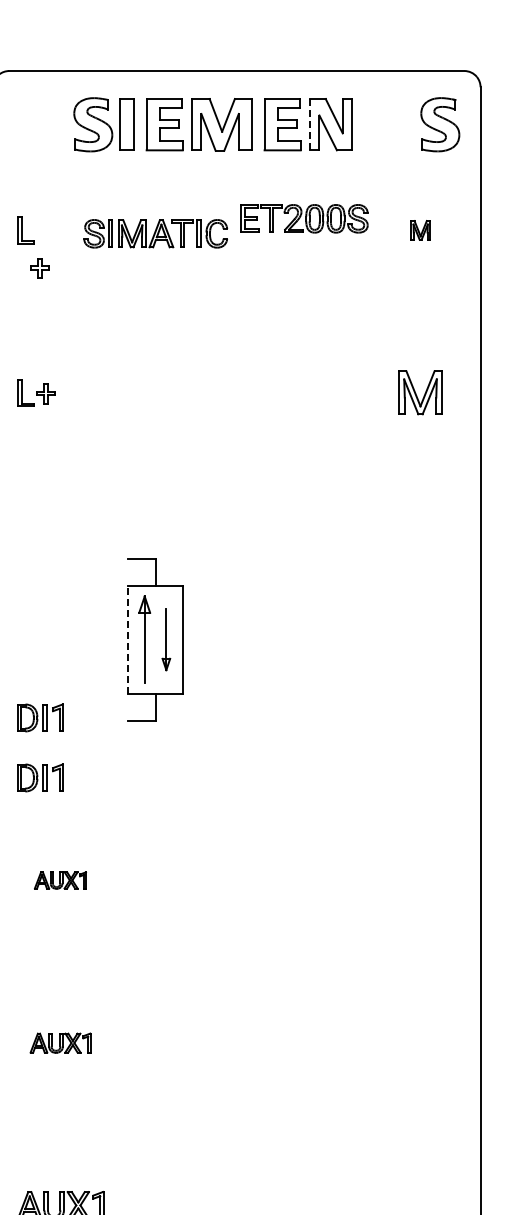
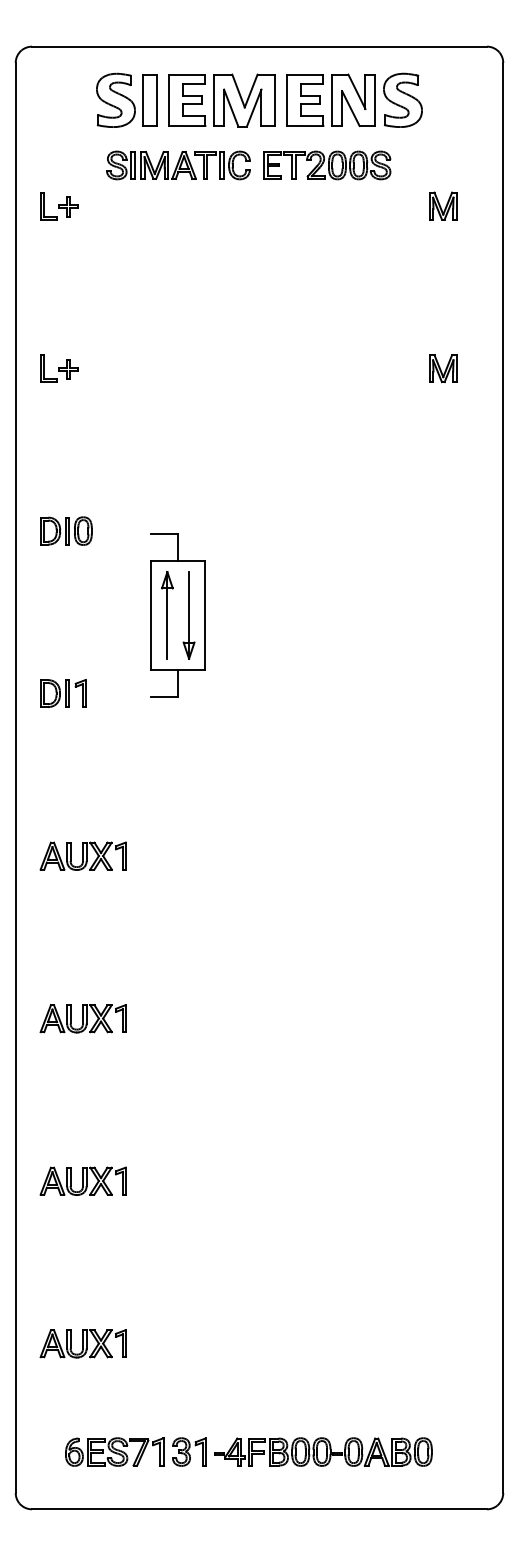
part: (439, 123) -> (402, 99), moved
line: (309, 124) -> (332, 100), dashed -> solid
part: (304, 218) -> (327, 165), moved
part: (420, 229) -> (443, 205), size x1.43
part: (155, 233) -> (178, 165), moved
part: (39, 267) -> (68, 206), moved
part: (420, 392) -> (443, 368), size x0.62
part: (43, 554) -> (66, 530), added
line: (128, 638) -> (151, 614), dashed -> solid
part: (165, 639) -> (188, 615), size x1.43
part: (40, 777) -> (63, 753), removed
part: (59, 879) -> (82, 855), size x1.67
part: (59, 1042) -> (82, 1018), size x1.43

